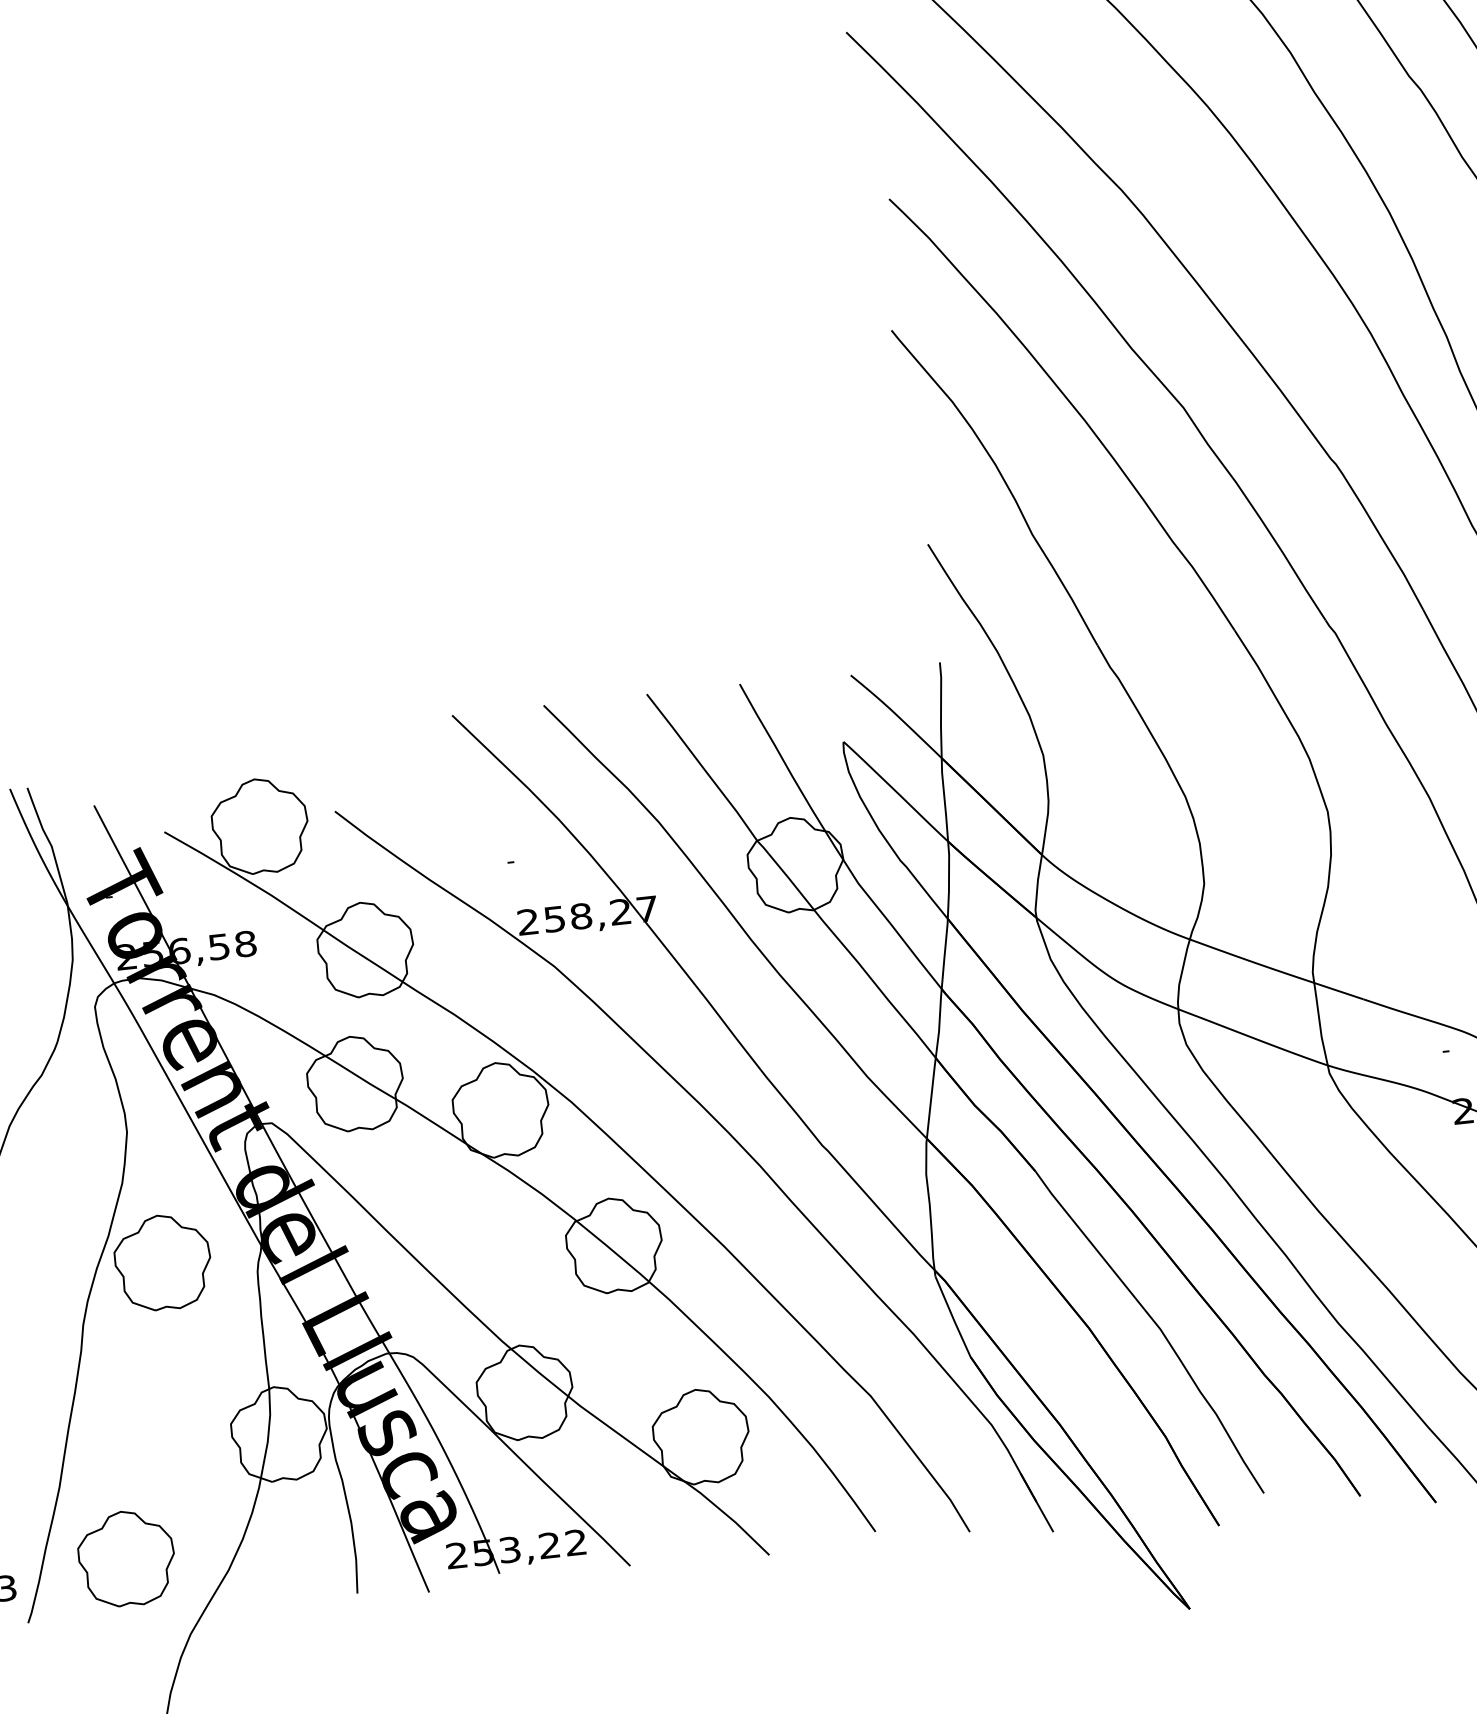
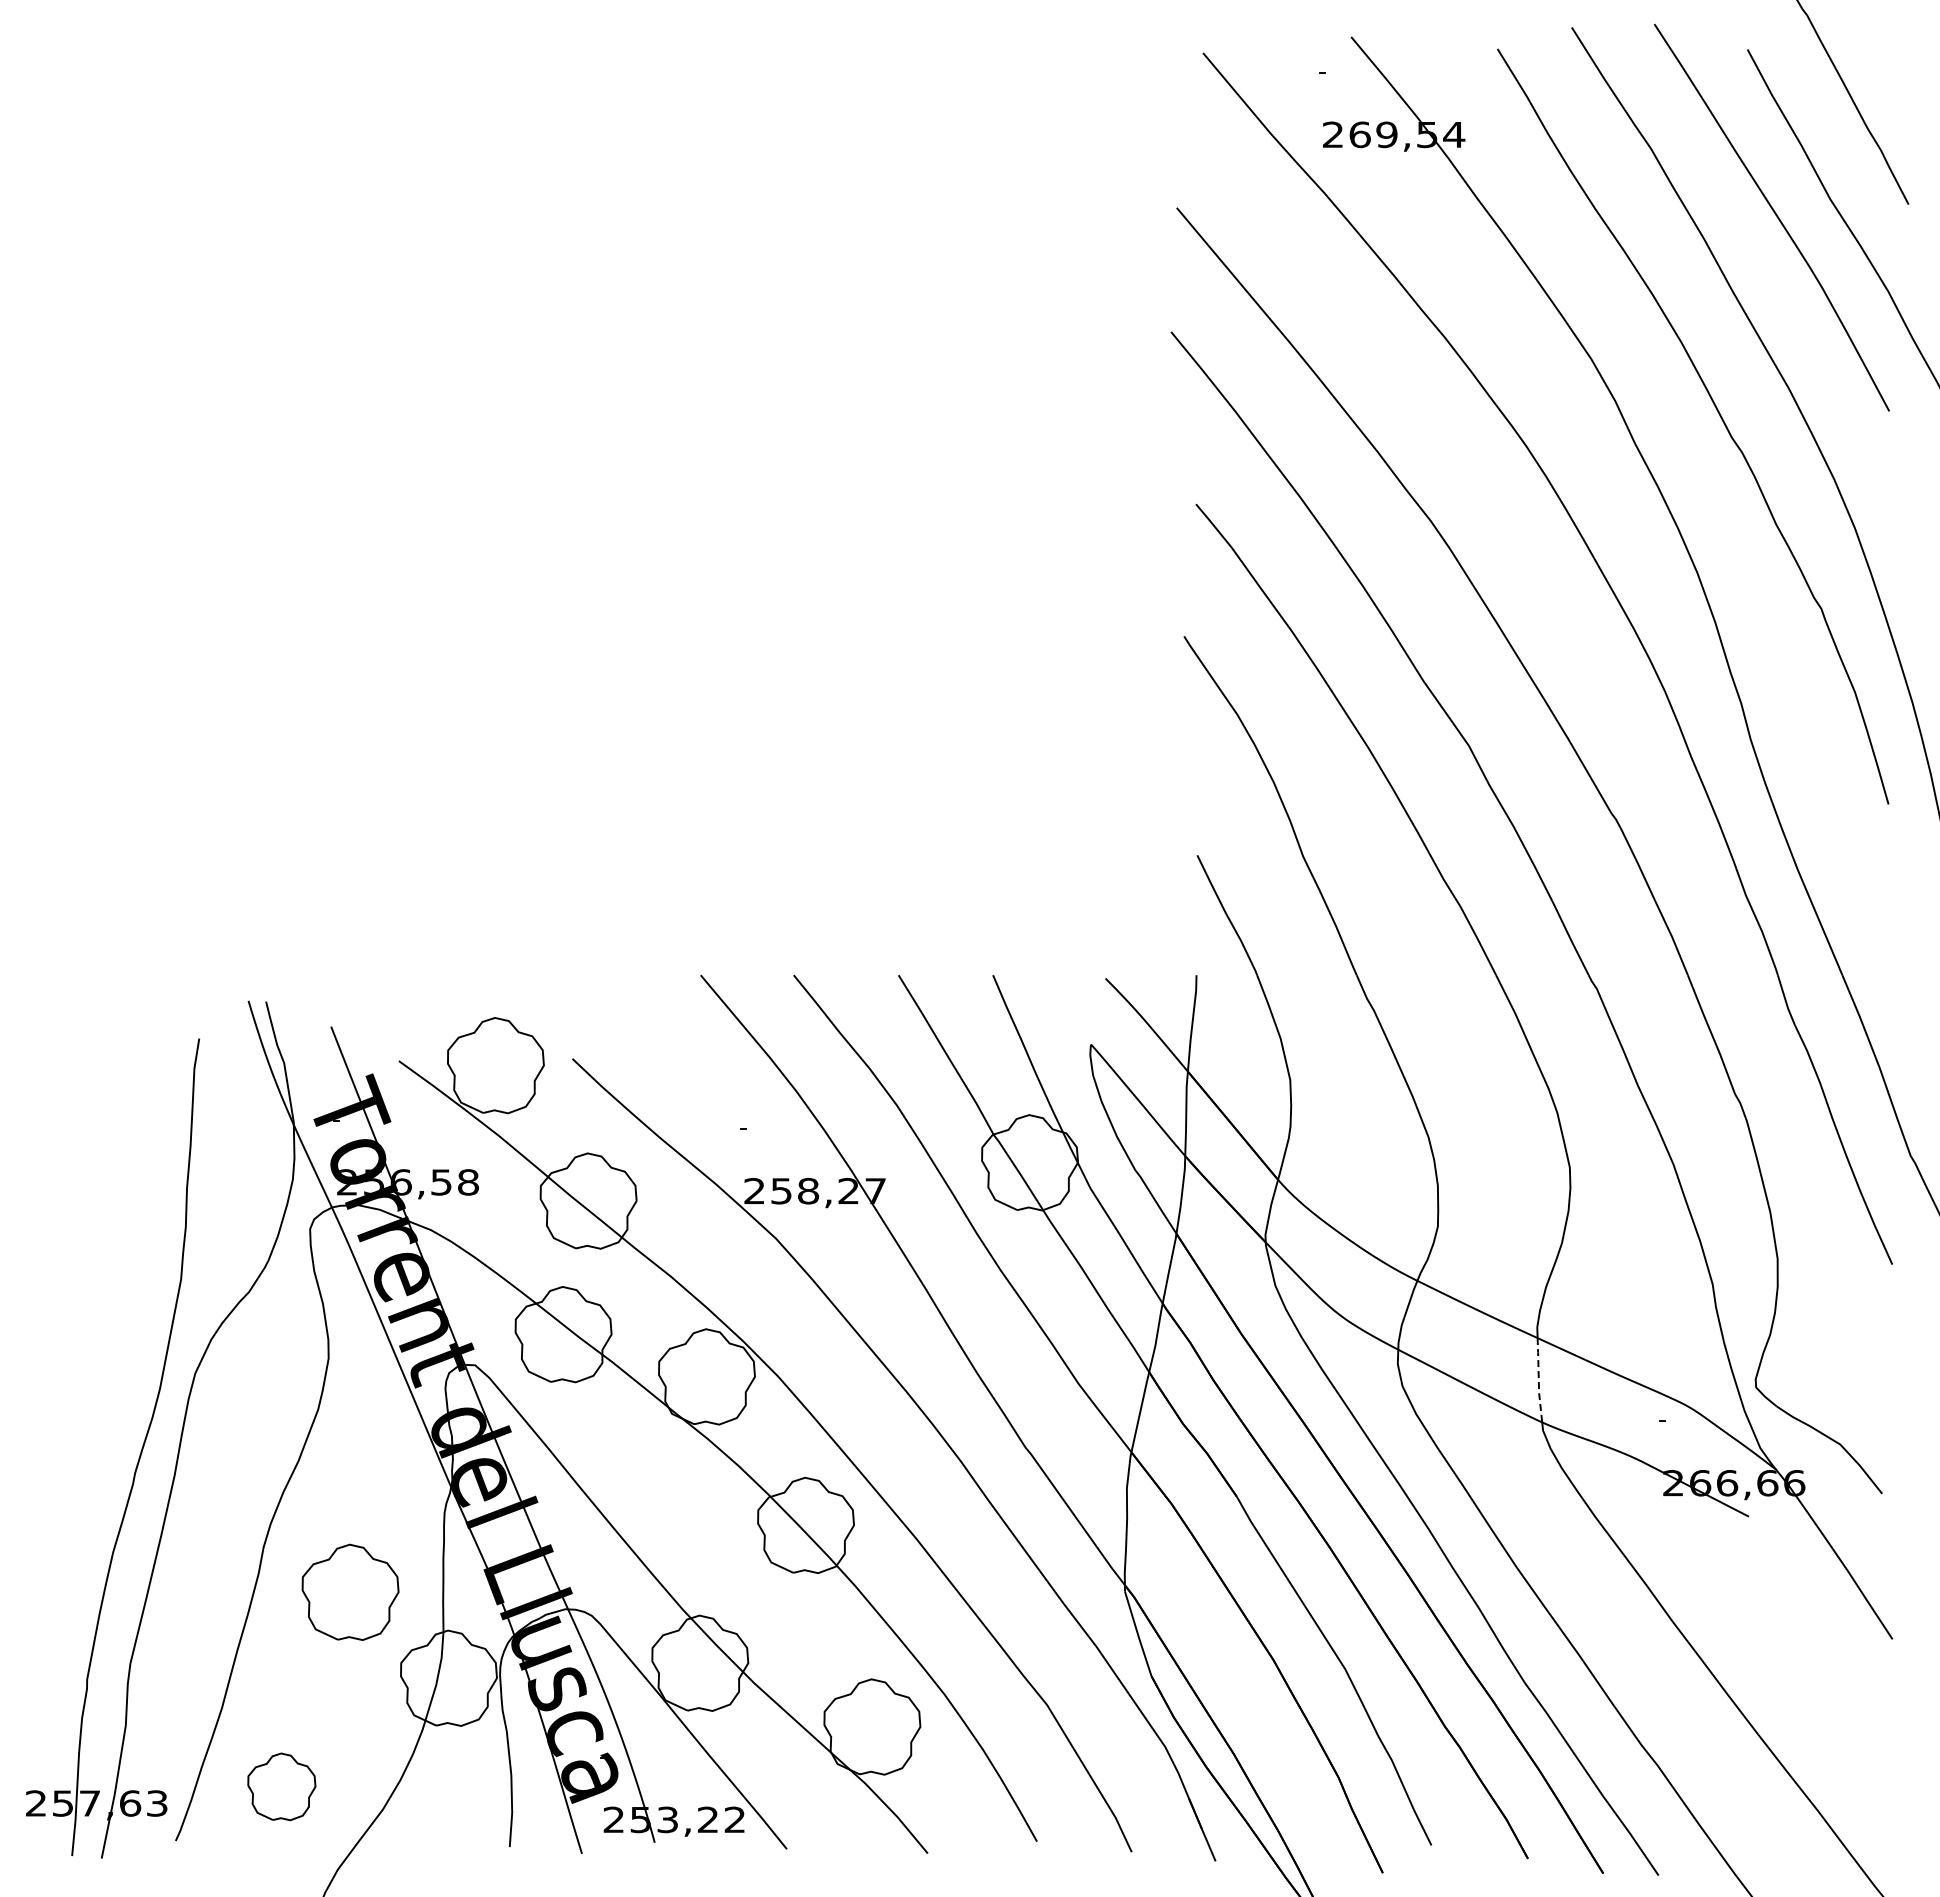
line: (1319, 1024) -> (1538, 1380), solid -> dashed
part: (162, 1261) -> (350, 1591), moved
part: (126, 1558) -> (281, 1786), size x0.7

